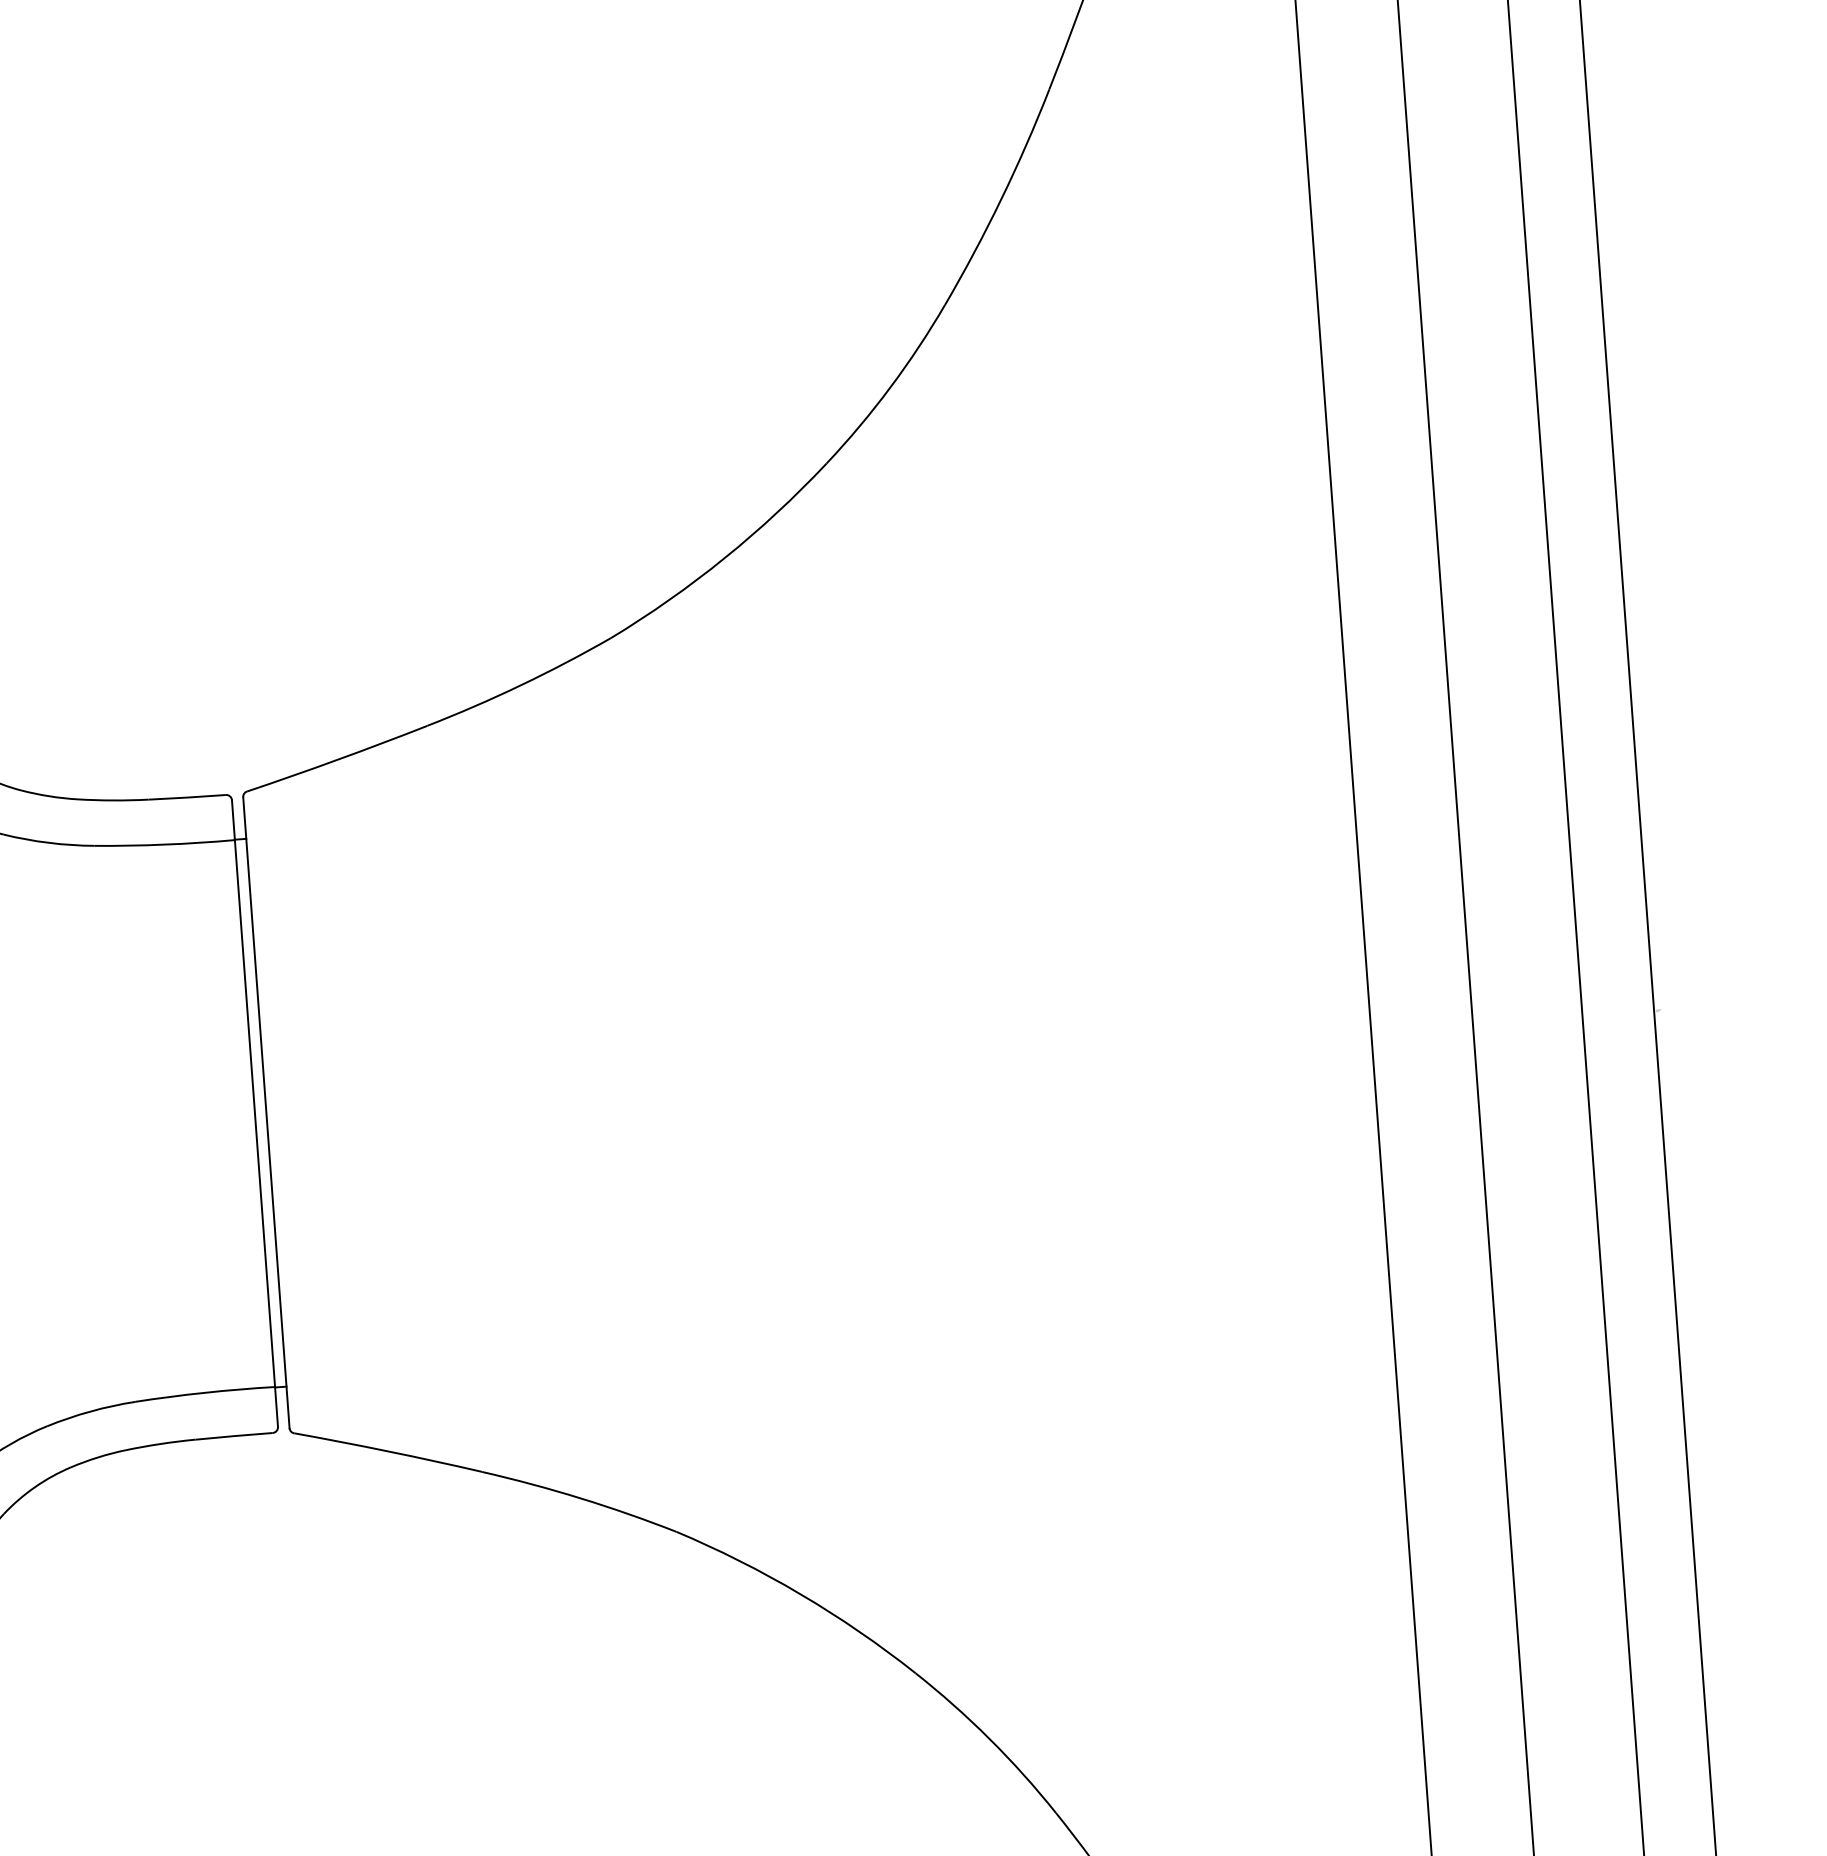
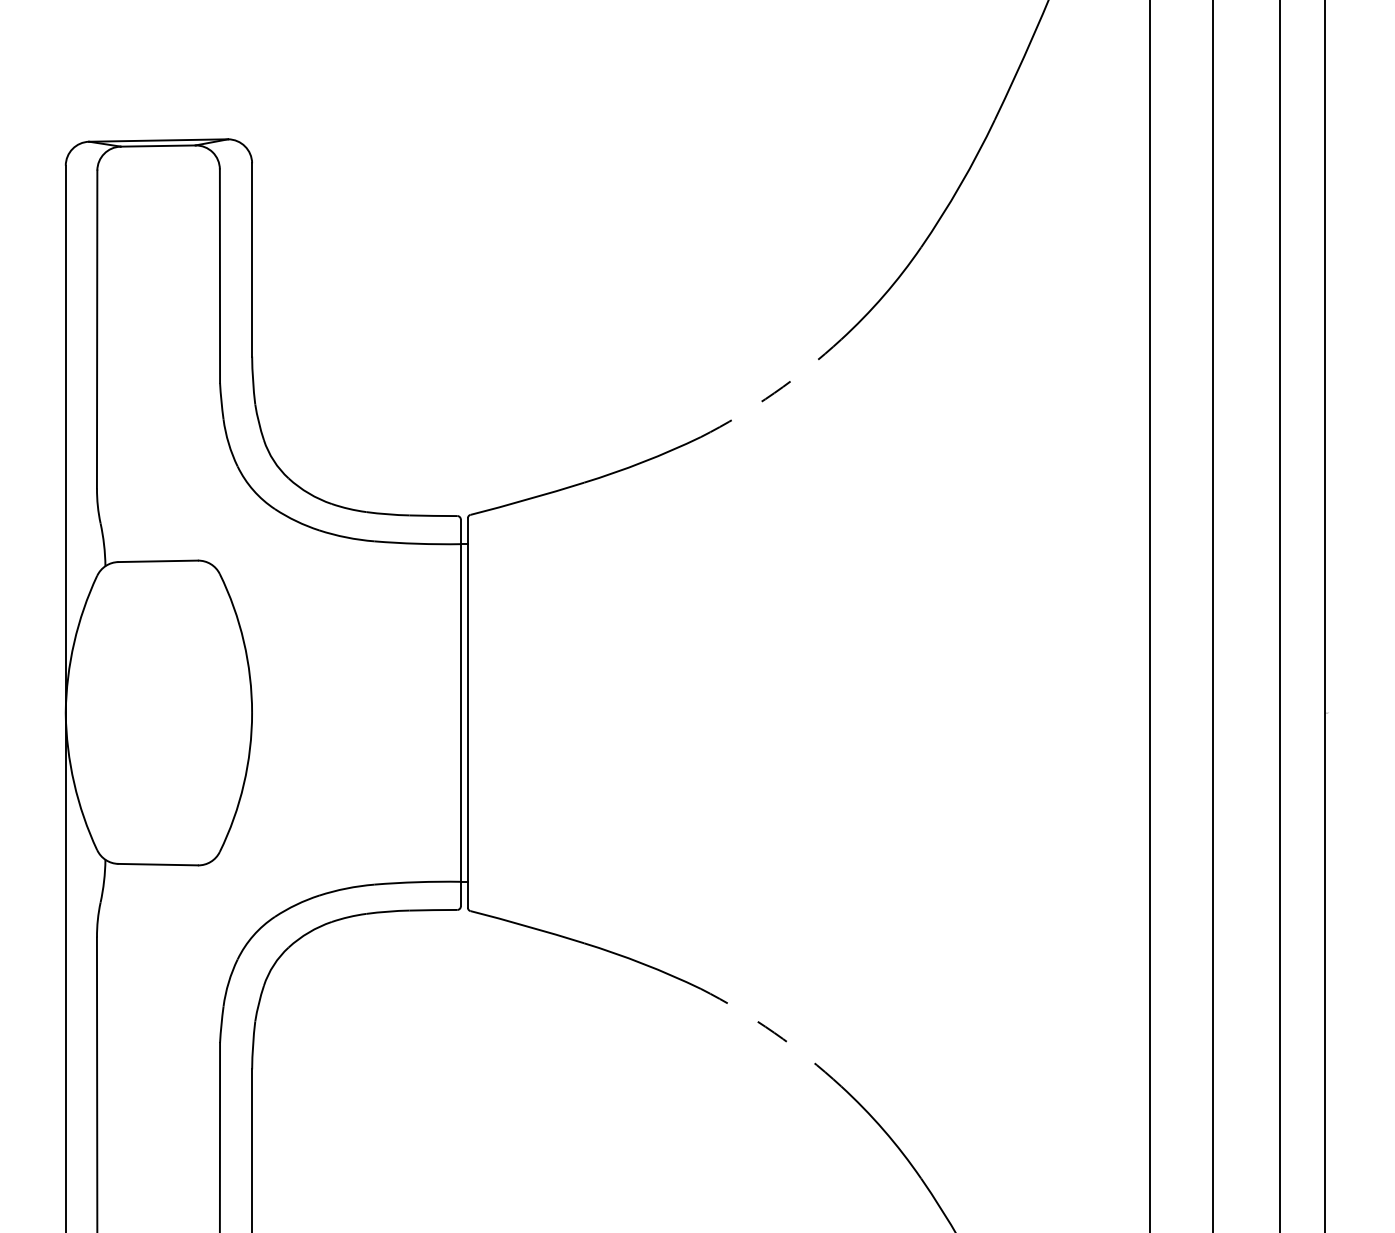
arc: (724, 558) -> (774, 393), solid -> dashed
arc: (800, 1593) -> (774, 1032), solid -> dashed

